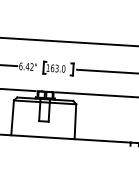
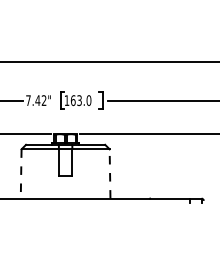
text: (20, 66) -> (28, 100), 6.42" -> 7.42"
line: (12, 117) -> (21, 173), solid -> dashed
line: (75, 121) -> (110, 173), solid -> dashed

